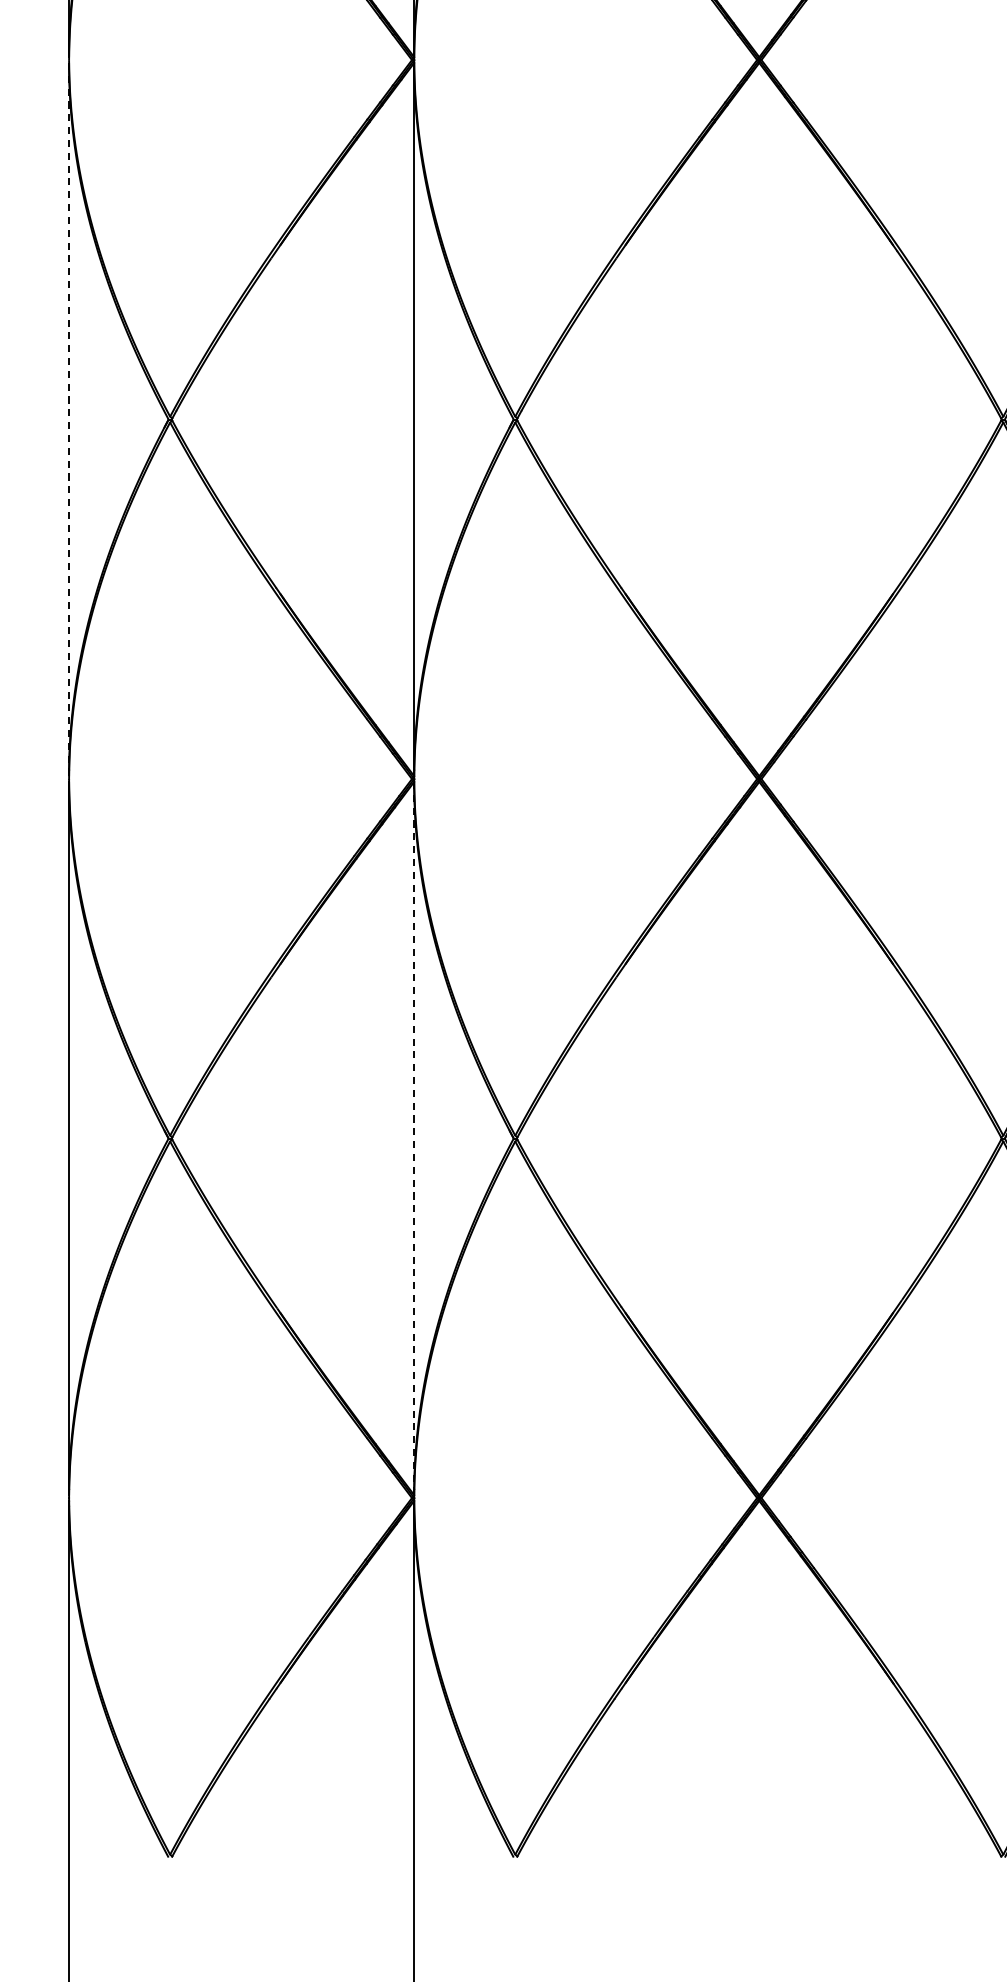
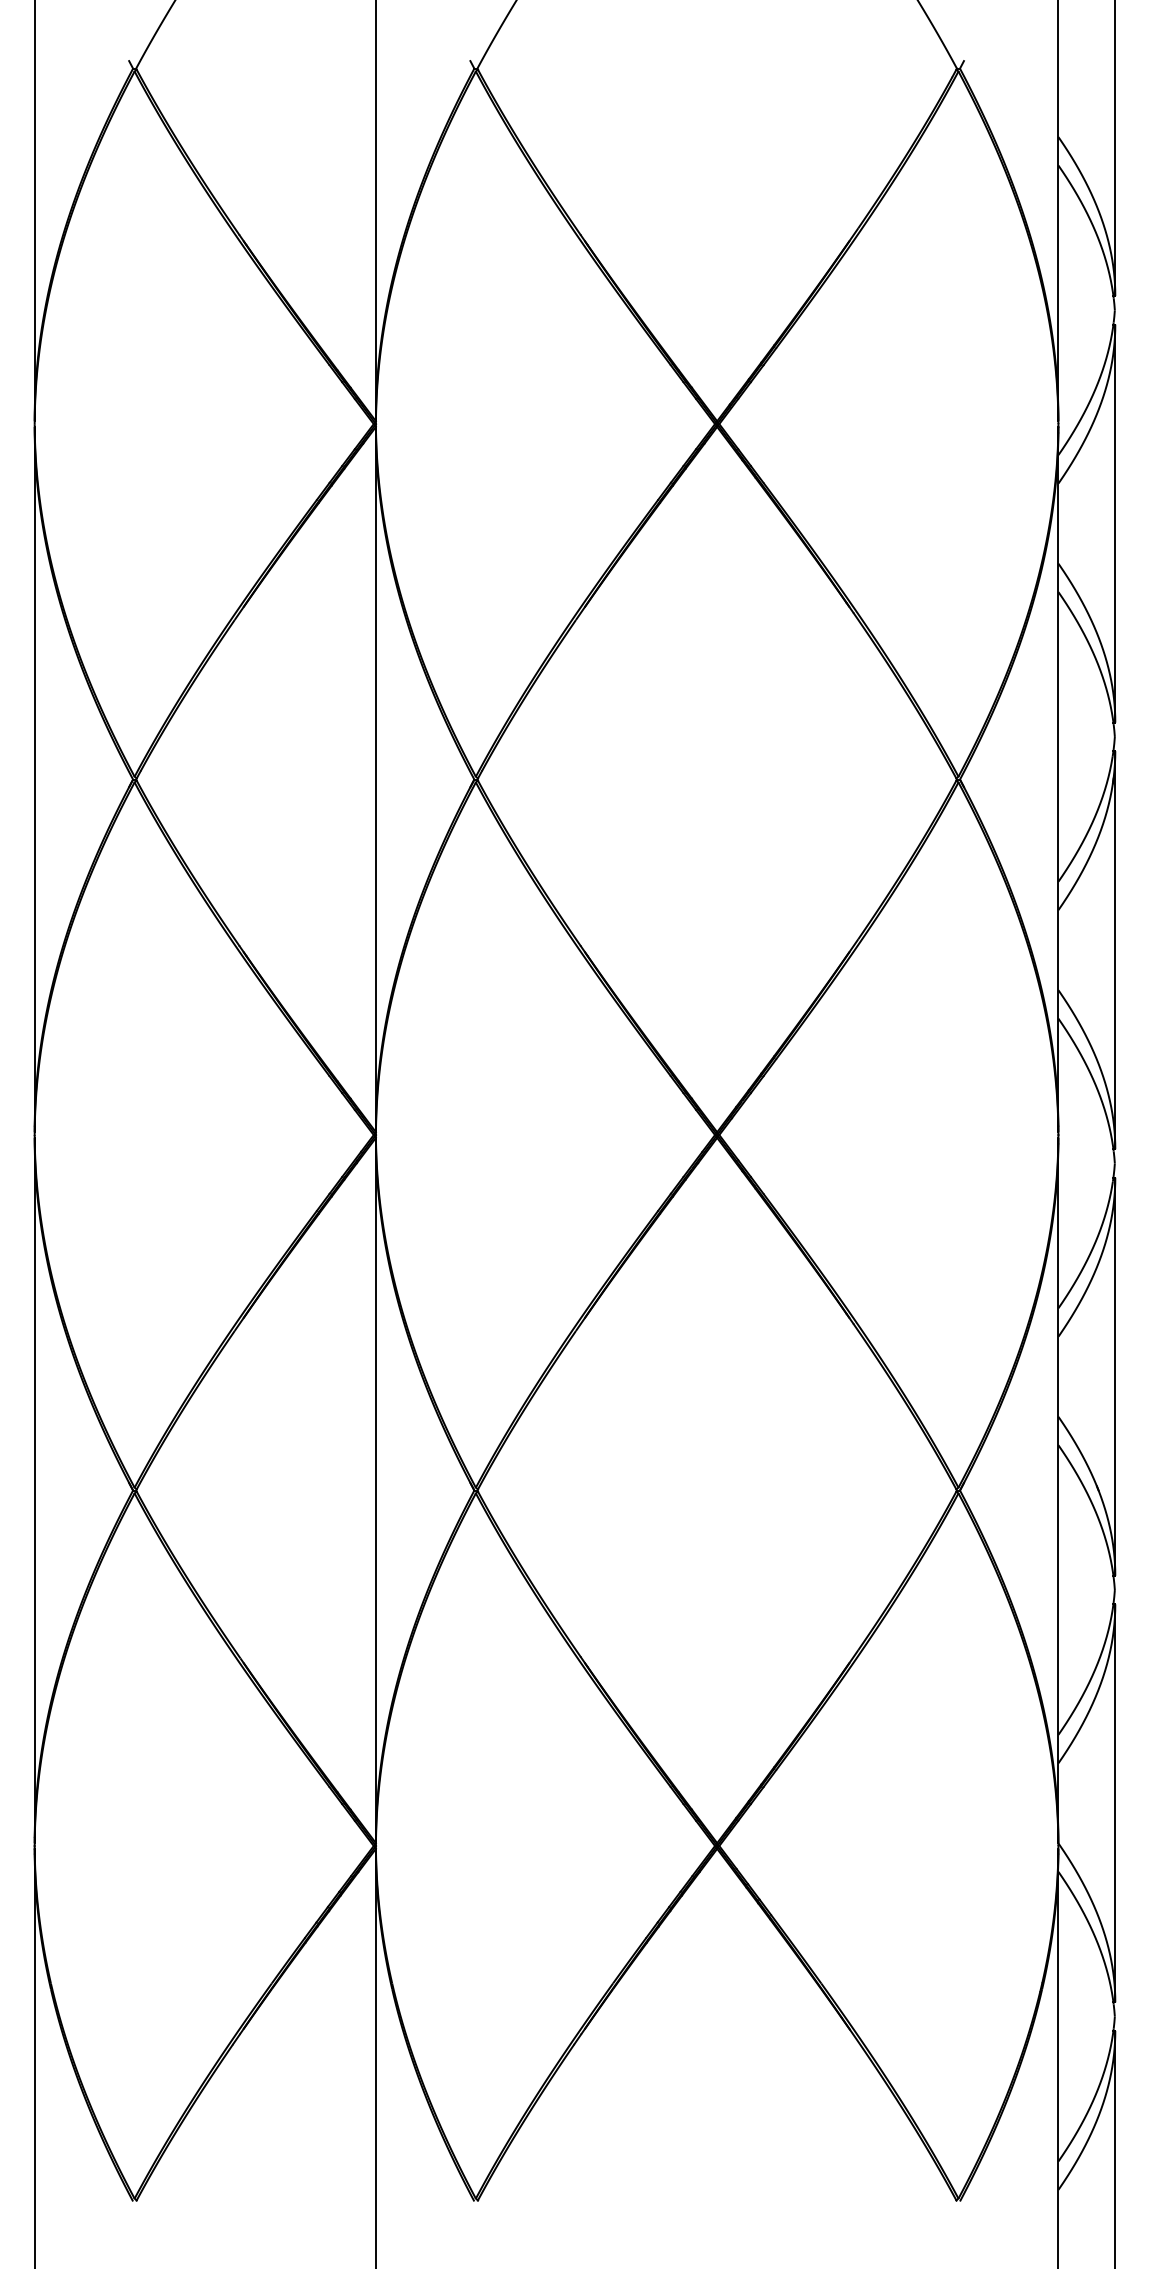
line: (68, 419) -> (34, 779), dashed -> solid
line: (413, 1138) -> (375, 1490), dashed -> solid

